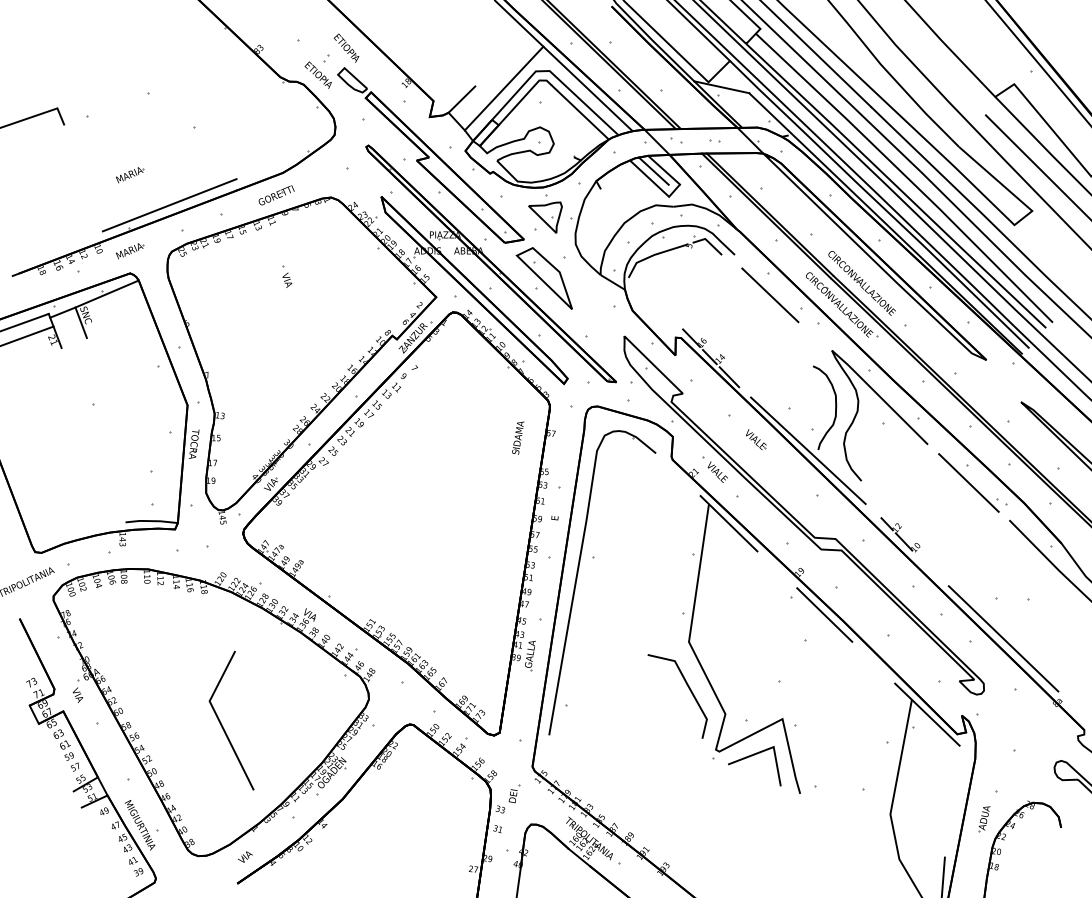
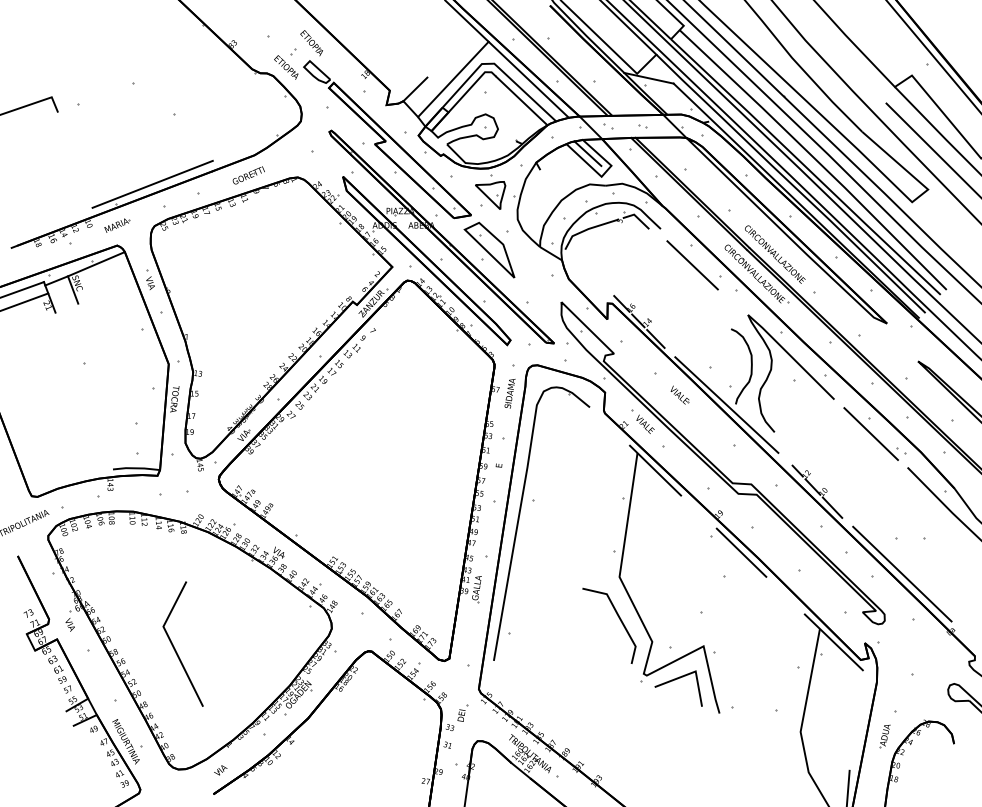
part: (130, 175) -> (117, 157), removed
part: (287, 276) -> (150, 279), moved
part: (518, 437) -> (510, 393), moved
line: (925, 564) -> (832, 507), added
line: (222, 724) -> (175, 647), moved

